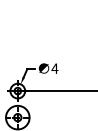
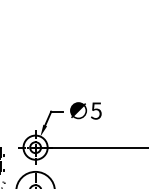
text: (54, 68) -> (95, 110), 4 -> 5

